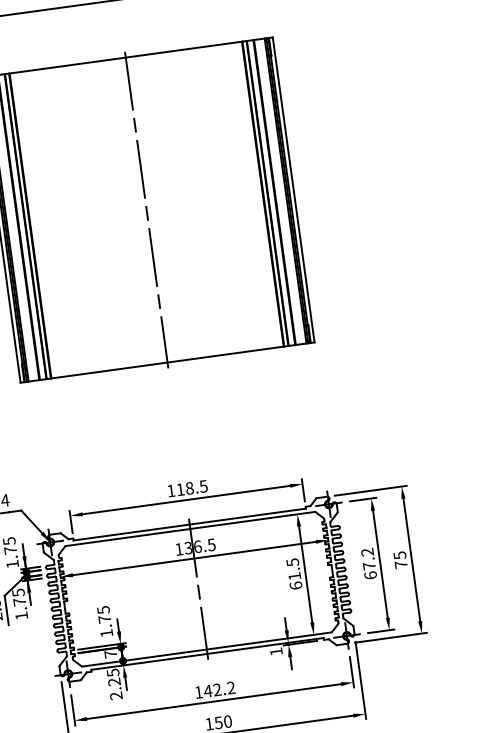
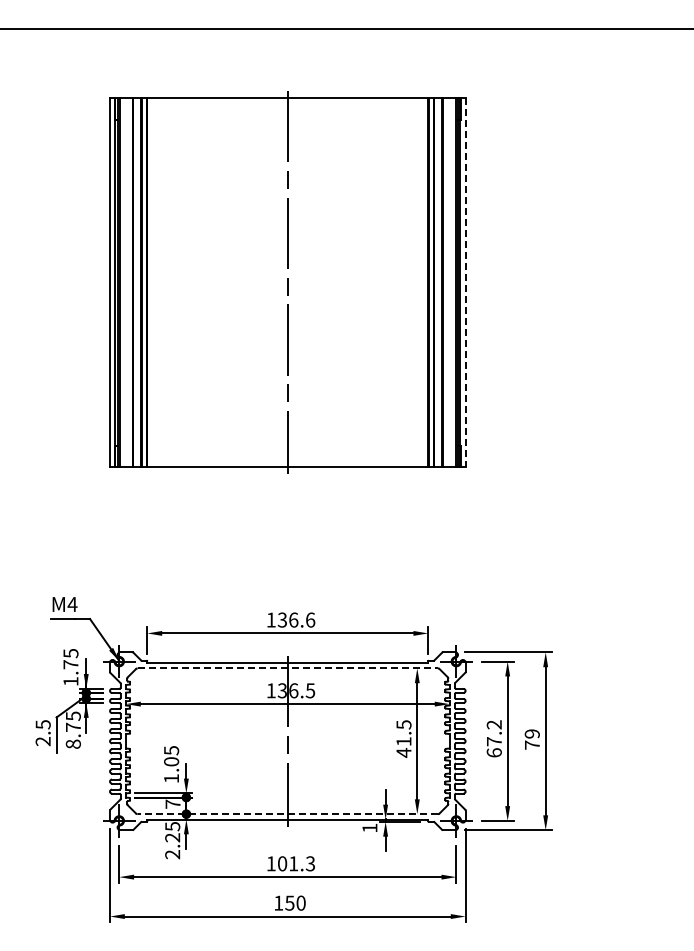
line: (293, 190) -> (465, 283), solid -> dashed
text: (192, 487) -> (296, 619), 118.5 -> 136.6
line: (190, 529) -> (288, 668), solid -> dashed
text: (399, 555) -> (531, 733), 75 -> 79
text: (295, 585) -> (403, 752), 61.5 -> 41.5
text: (20, 615) -> (72, 743), 1.75 -> 8.75
text: (104, 619) -> (171, 761), 1.75 -> 1.05
line: (206, 649) -> (287, 814), solid -> dashed
text: (219, 689) -> (296, 863), 142.2 -> 101.3

